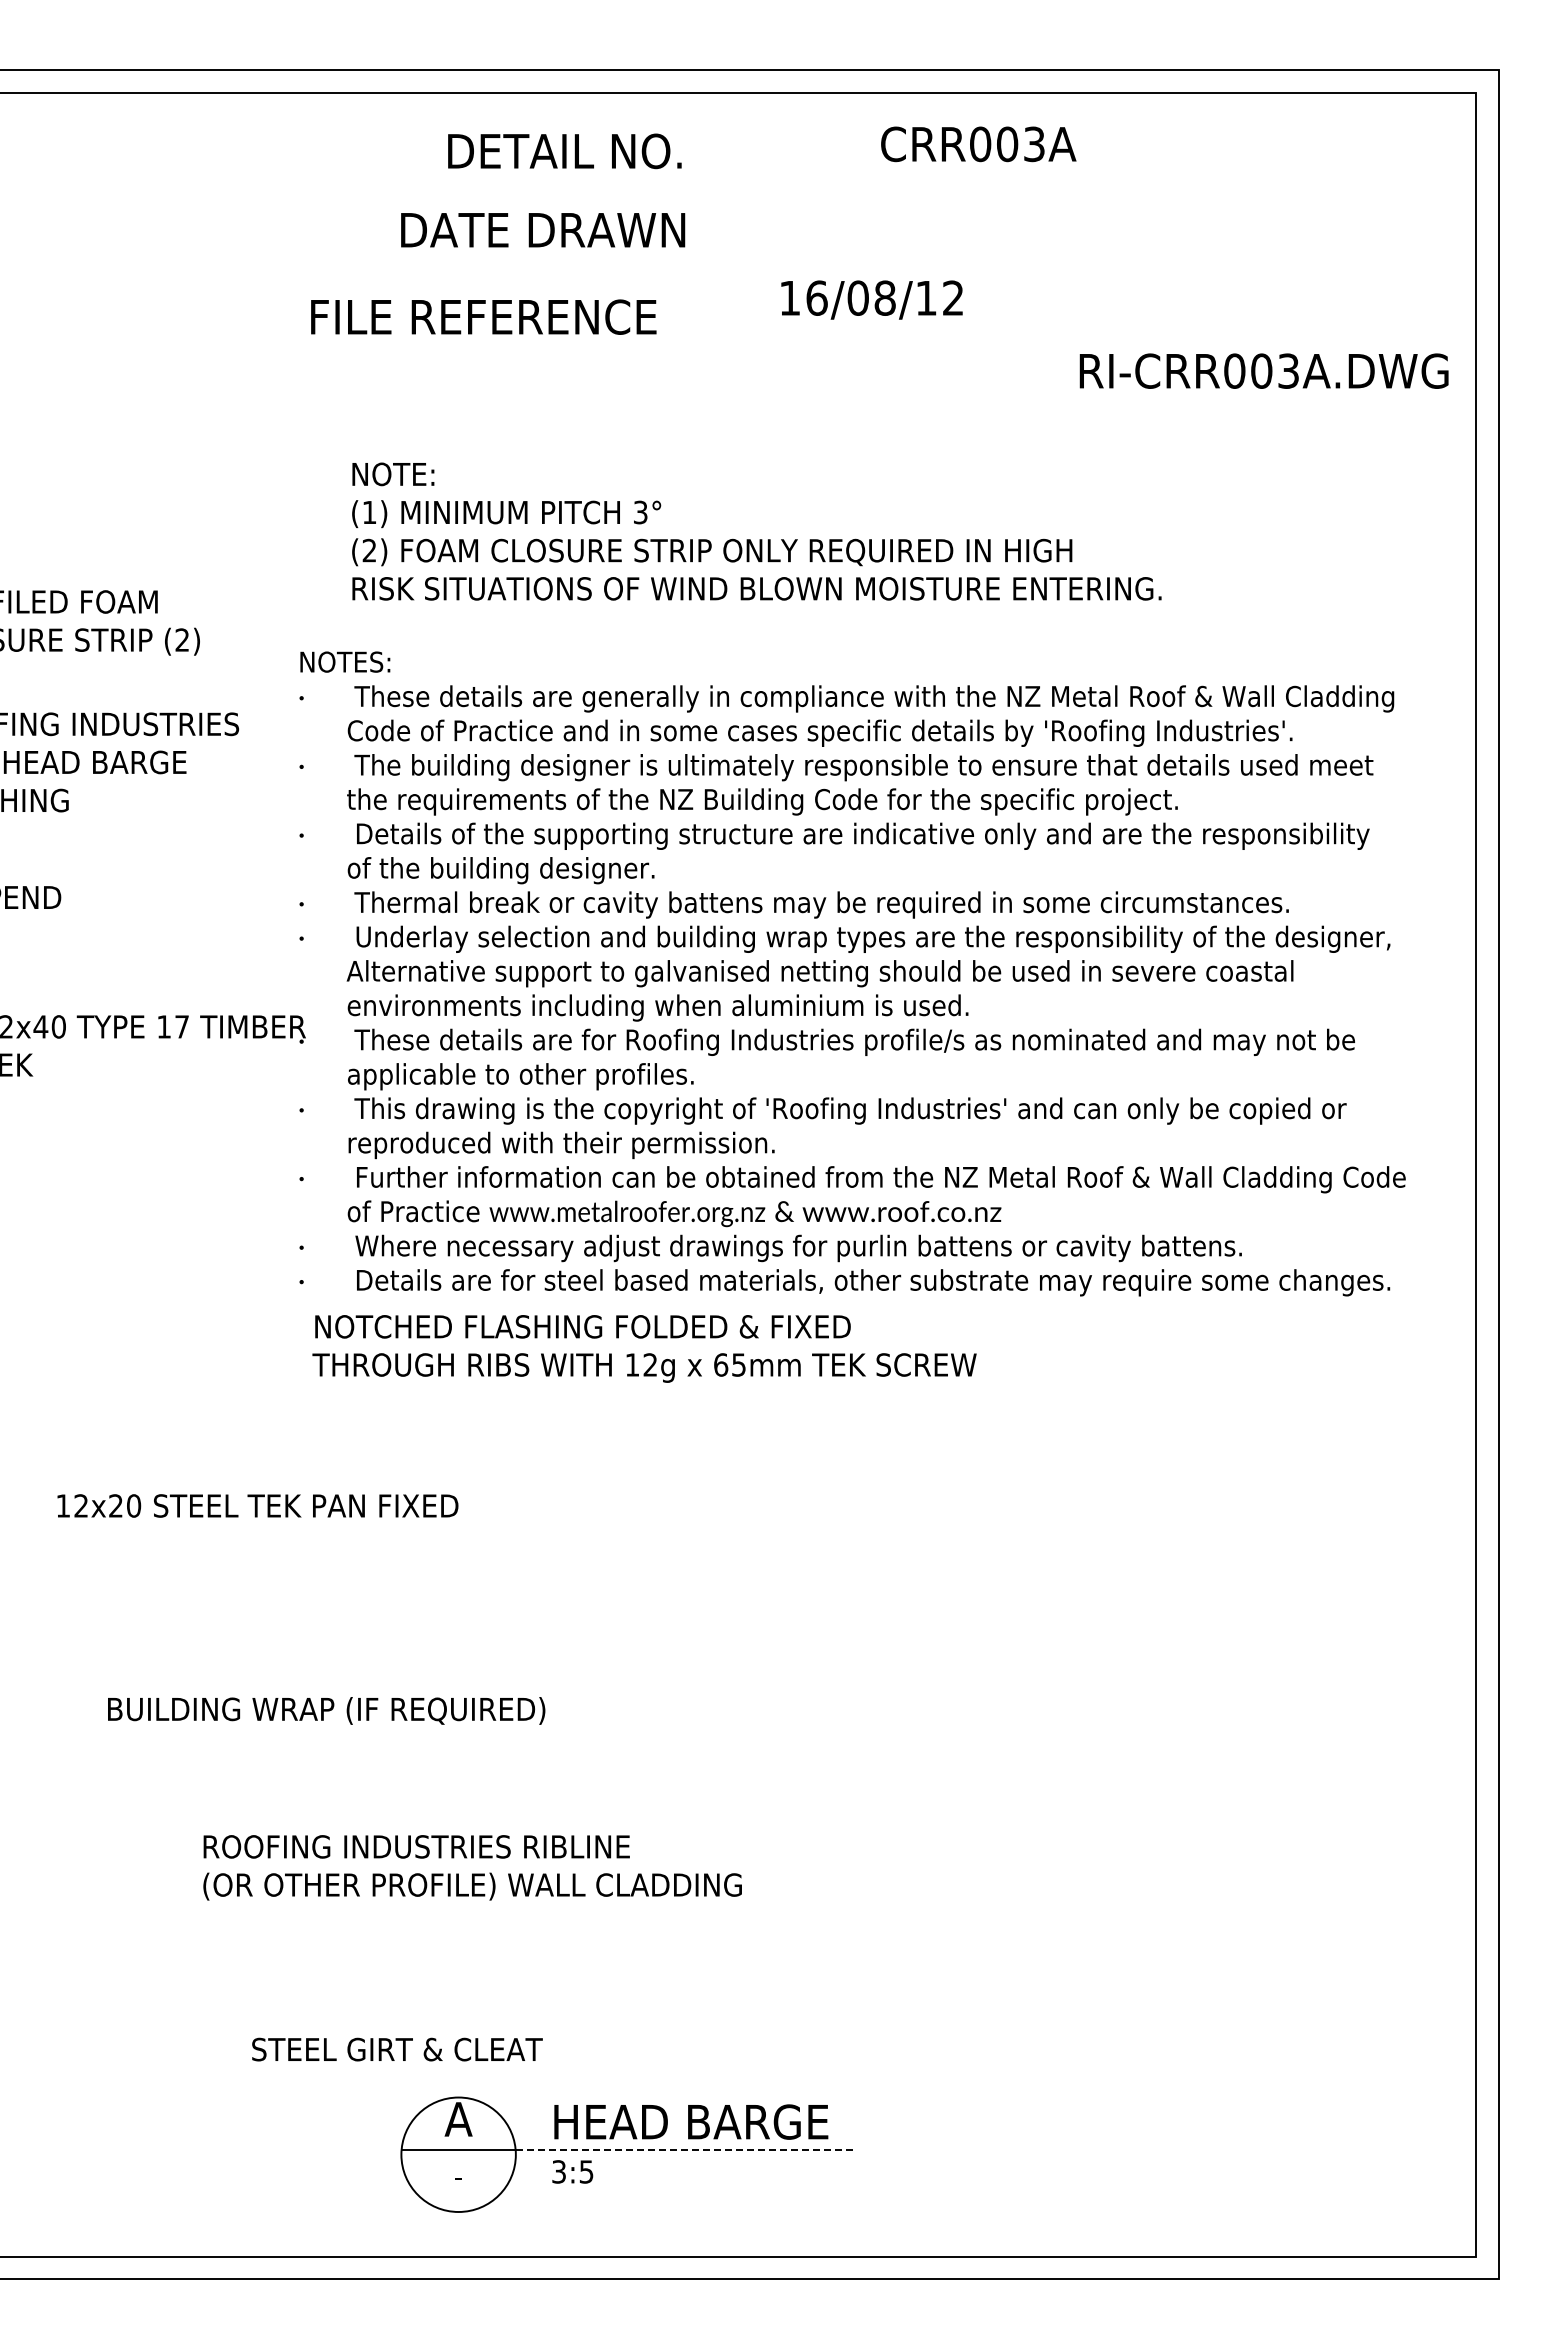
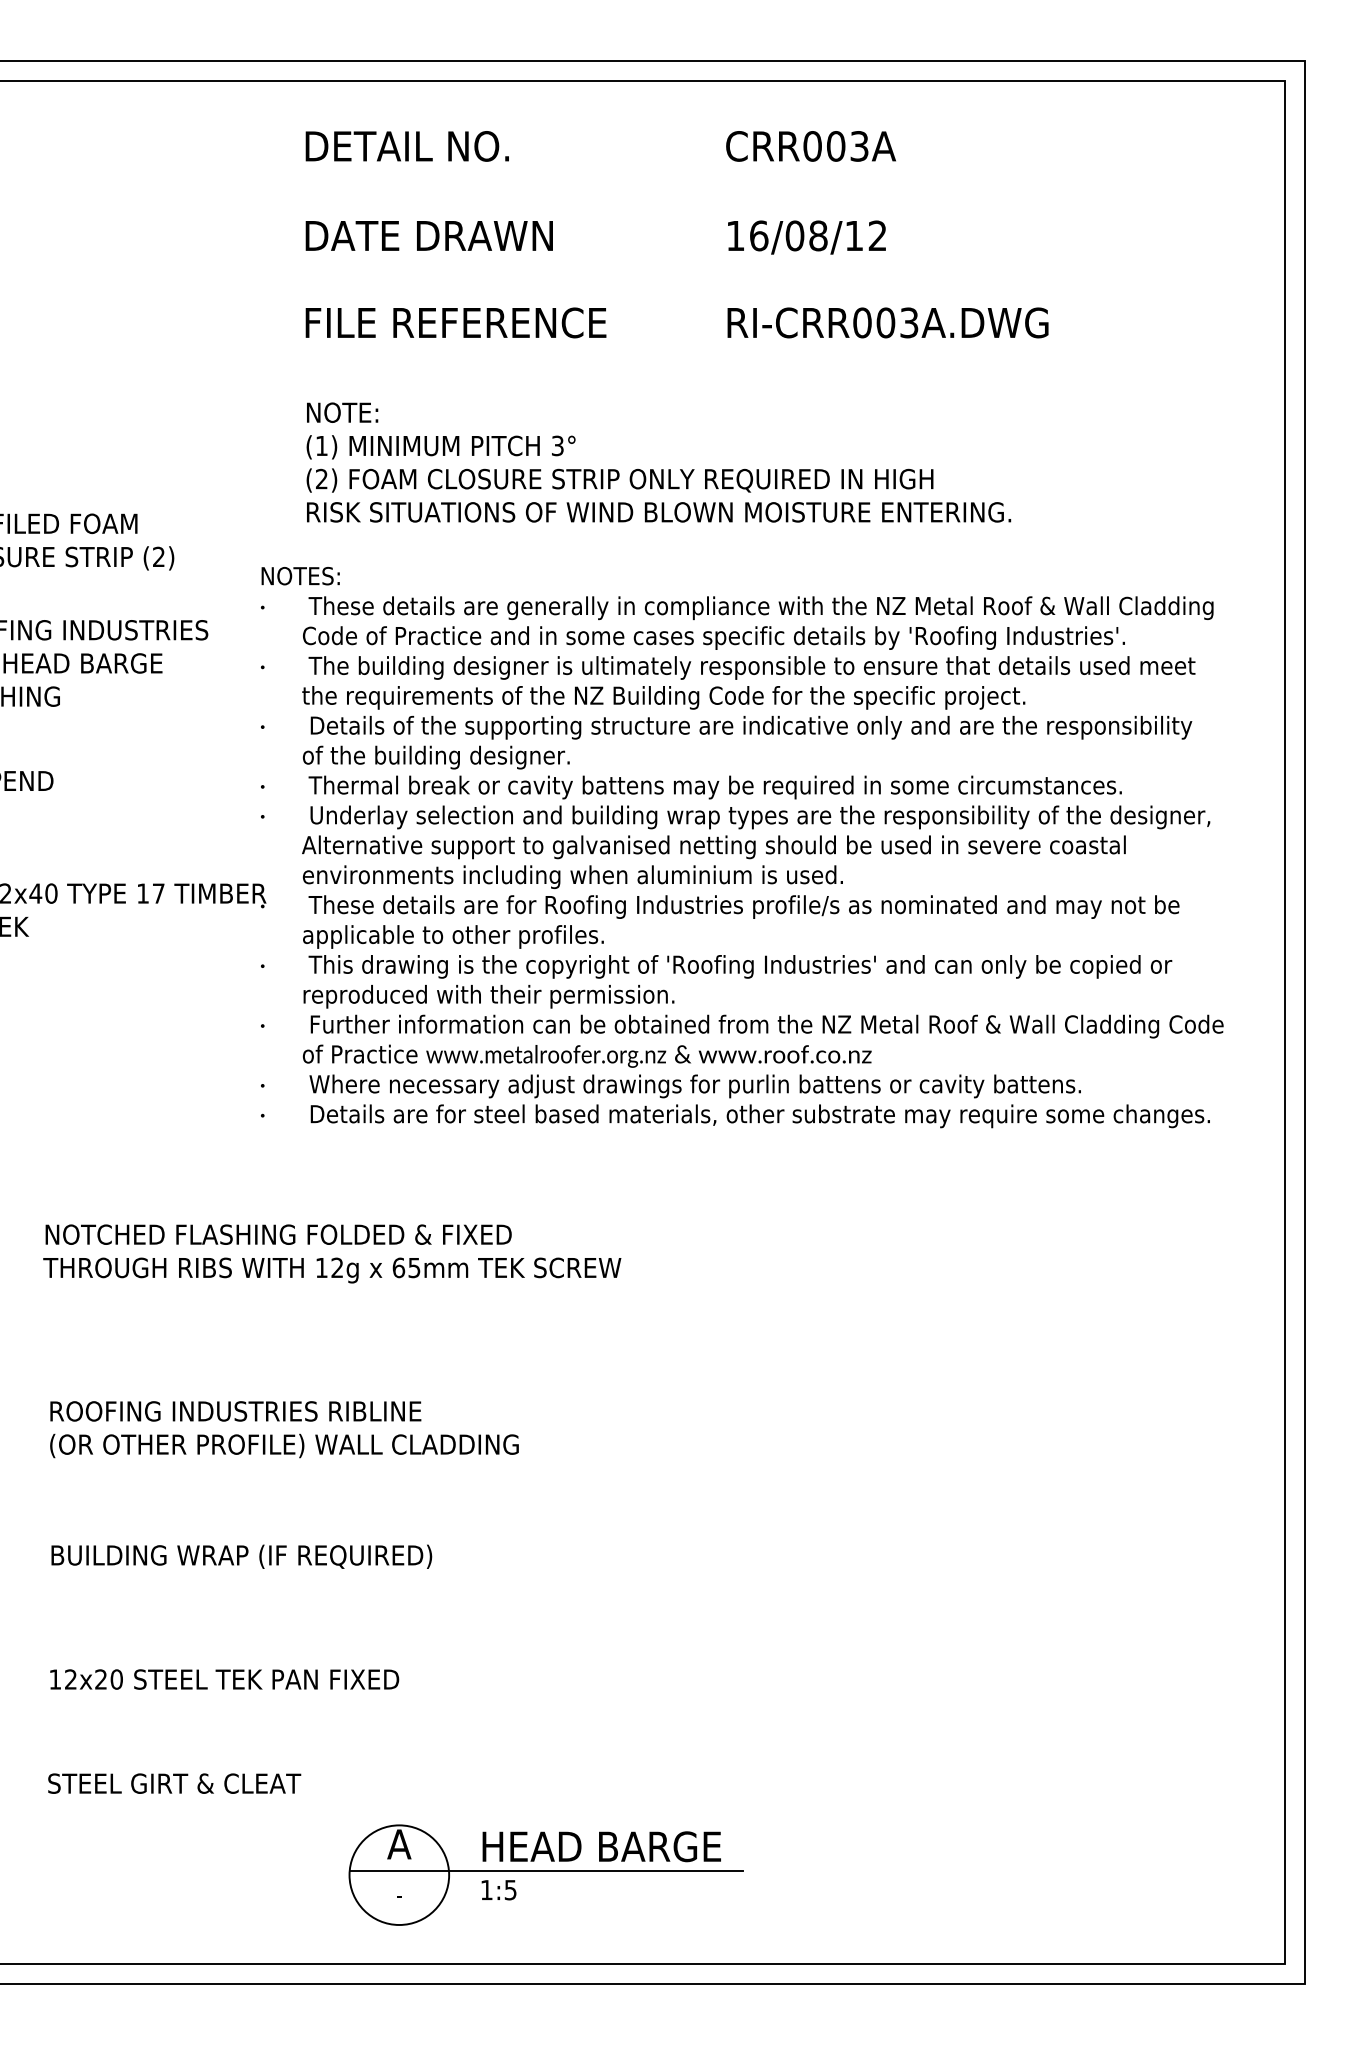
text: (978, 144) -> (810, 146), moved
text: (564, 151) -> (407, 146), moved
text: (543, 230) -> (429, 236), moved
text: (871, 299) -> (806, 237), moved
text: (483, 316) -> (455, 322), moved
text: (1263, 370) -> (887, 322), moved
text: (644, 1348) -> (332, 1253), moved
text: (257, 1505) -> (224, 1679), moved
text: (326, 1710) -> (241, 1556), moved
text: (472, 1867) -> (284, 1429), moved
text: (397, 2049) -> (174, 1783), moved
line: (684, 2150) -> (595, 1871), dashed -> solid
text: (558, 2171) -> (486, 1889), 3:5 -> 1:5

